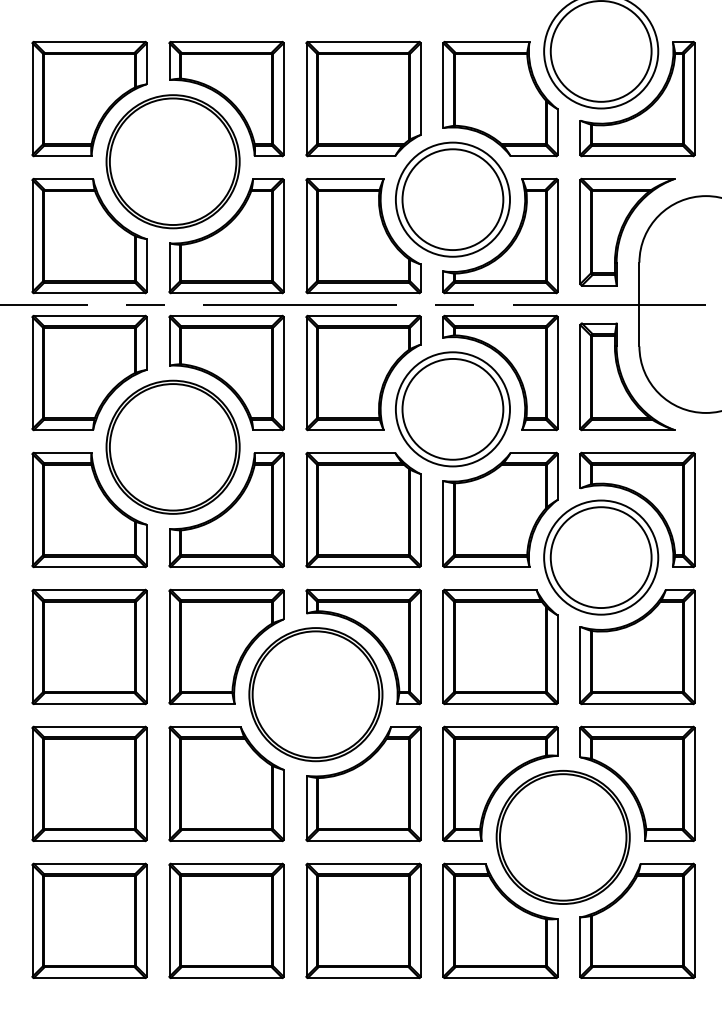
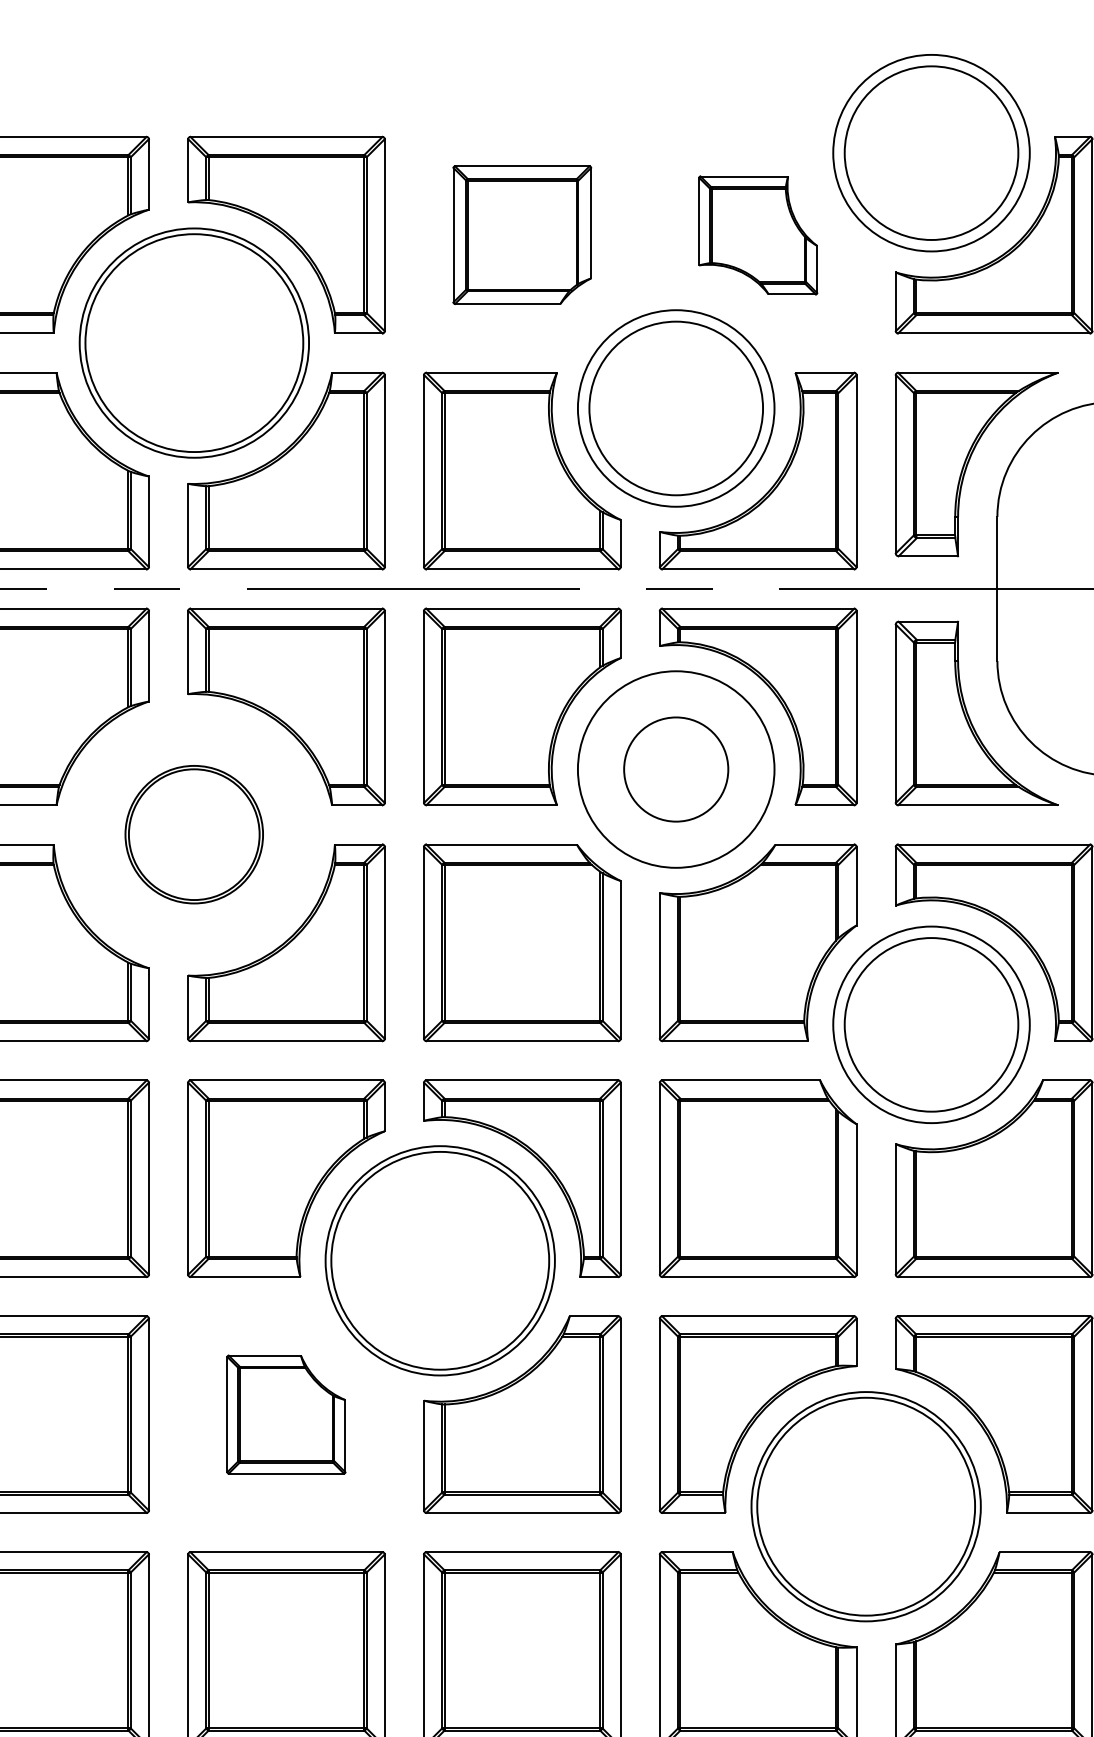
part: (363, 98) -> (522, 234), size x0.7
part: (500, 99) -> (758, 235), size x0.6
circle: (452, 408) -> (675, 768), size x0.6
part: (172, 446) -> (193, 833), size x0.6
part: (226, 783) -> (286, 1413), size x0.6

